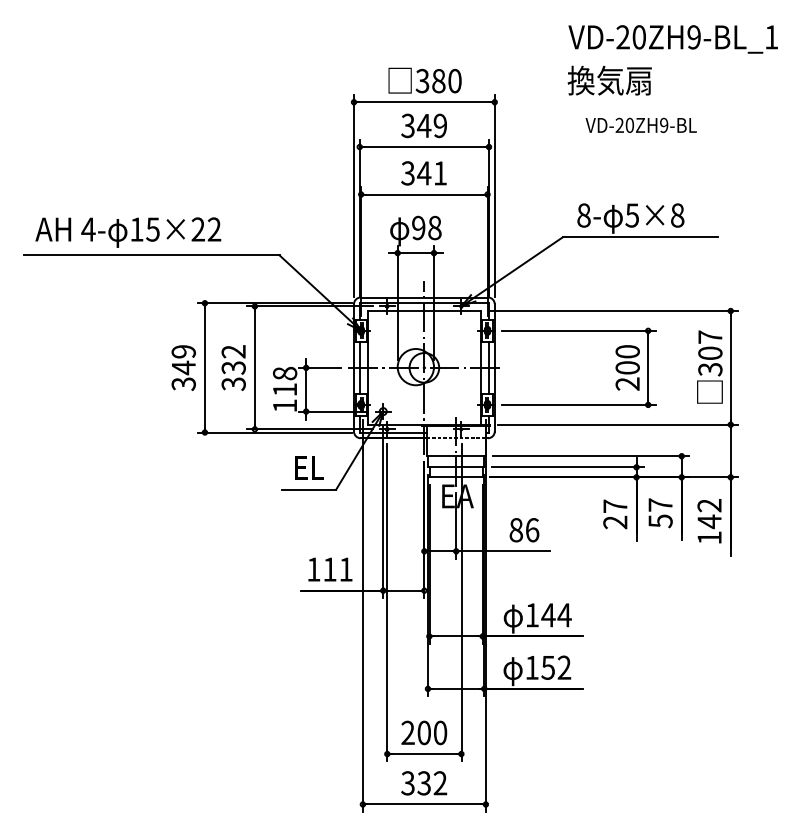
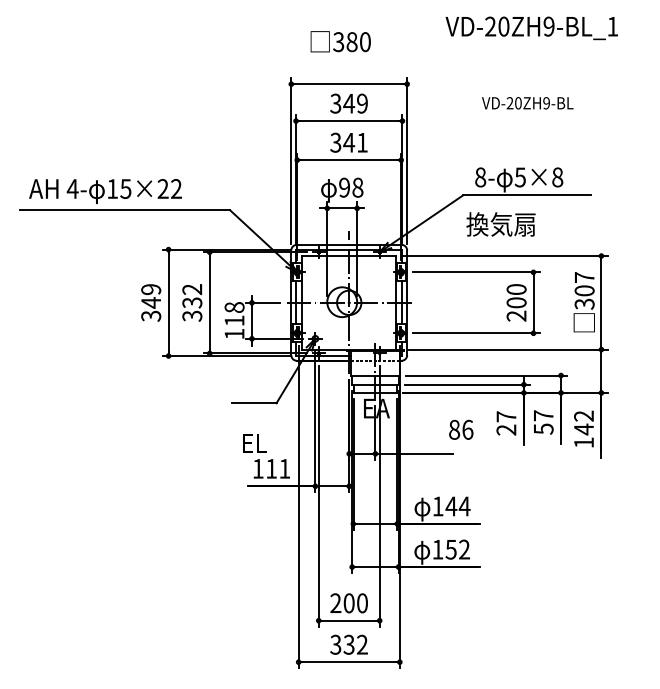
text: (672, 39) -> (531, 28), moved
text: (424, 80) -> (340, 41), moved
text: (609, 80) -> (500, 224), moved
text: (309, 467) -> (254, 443), moved
text: (524, 530) -> (461, 430), moved

